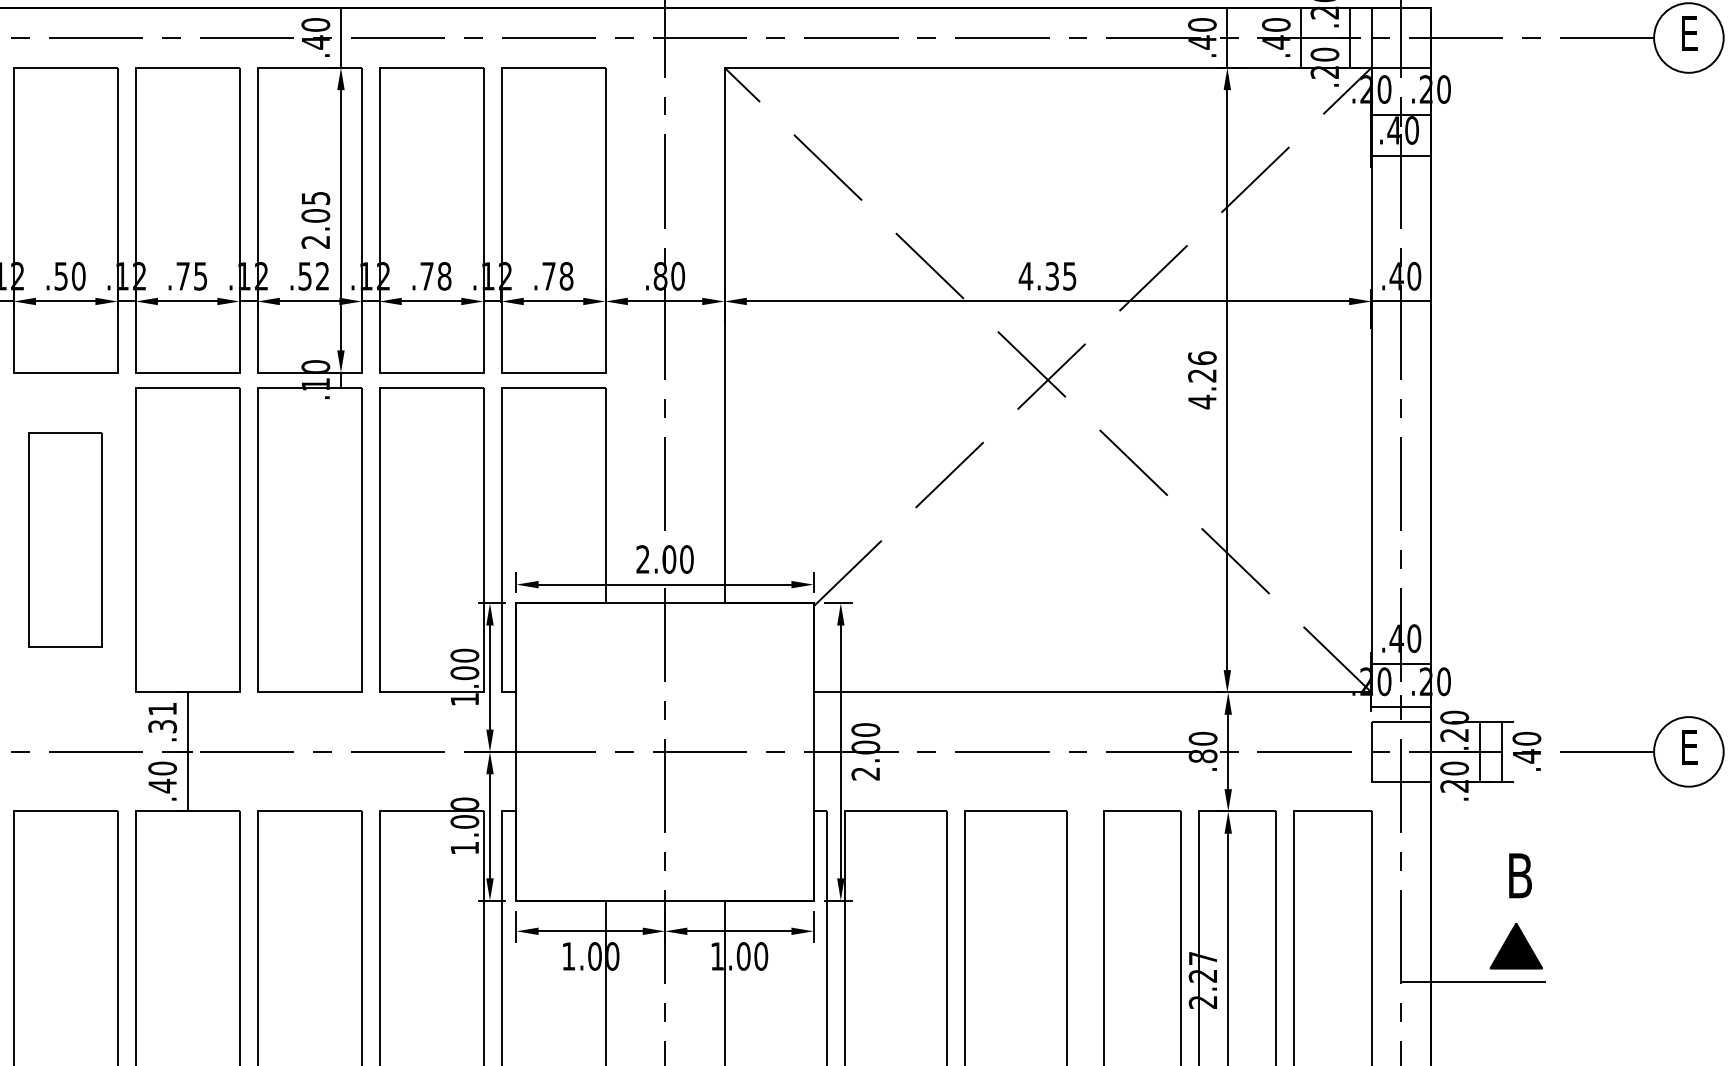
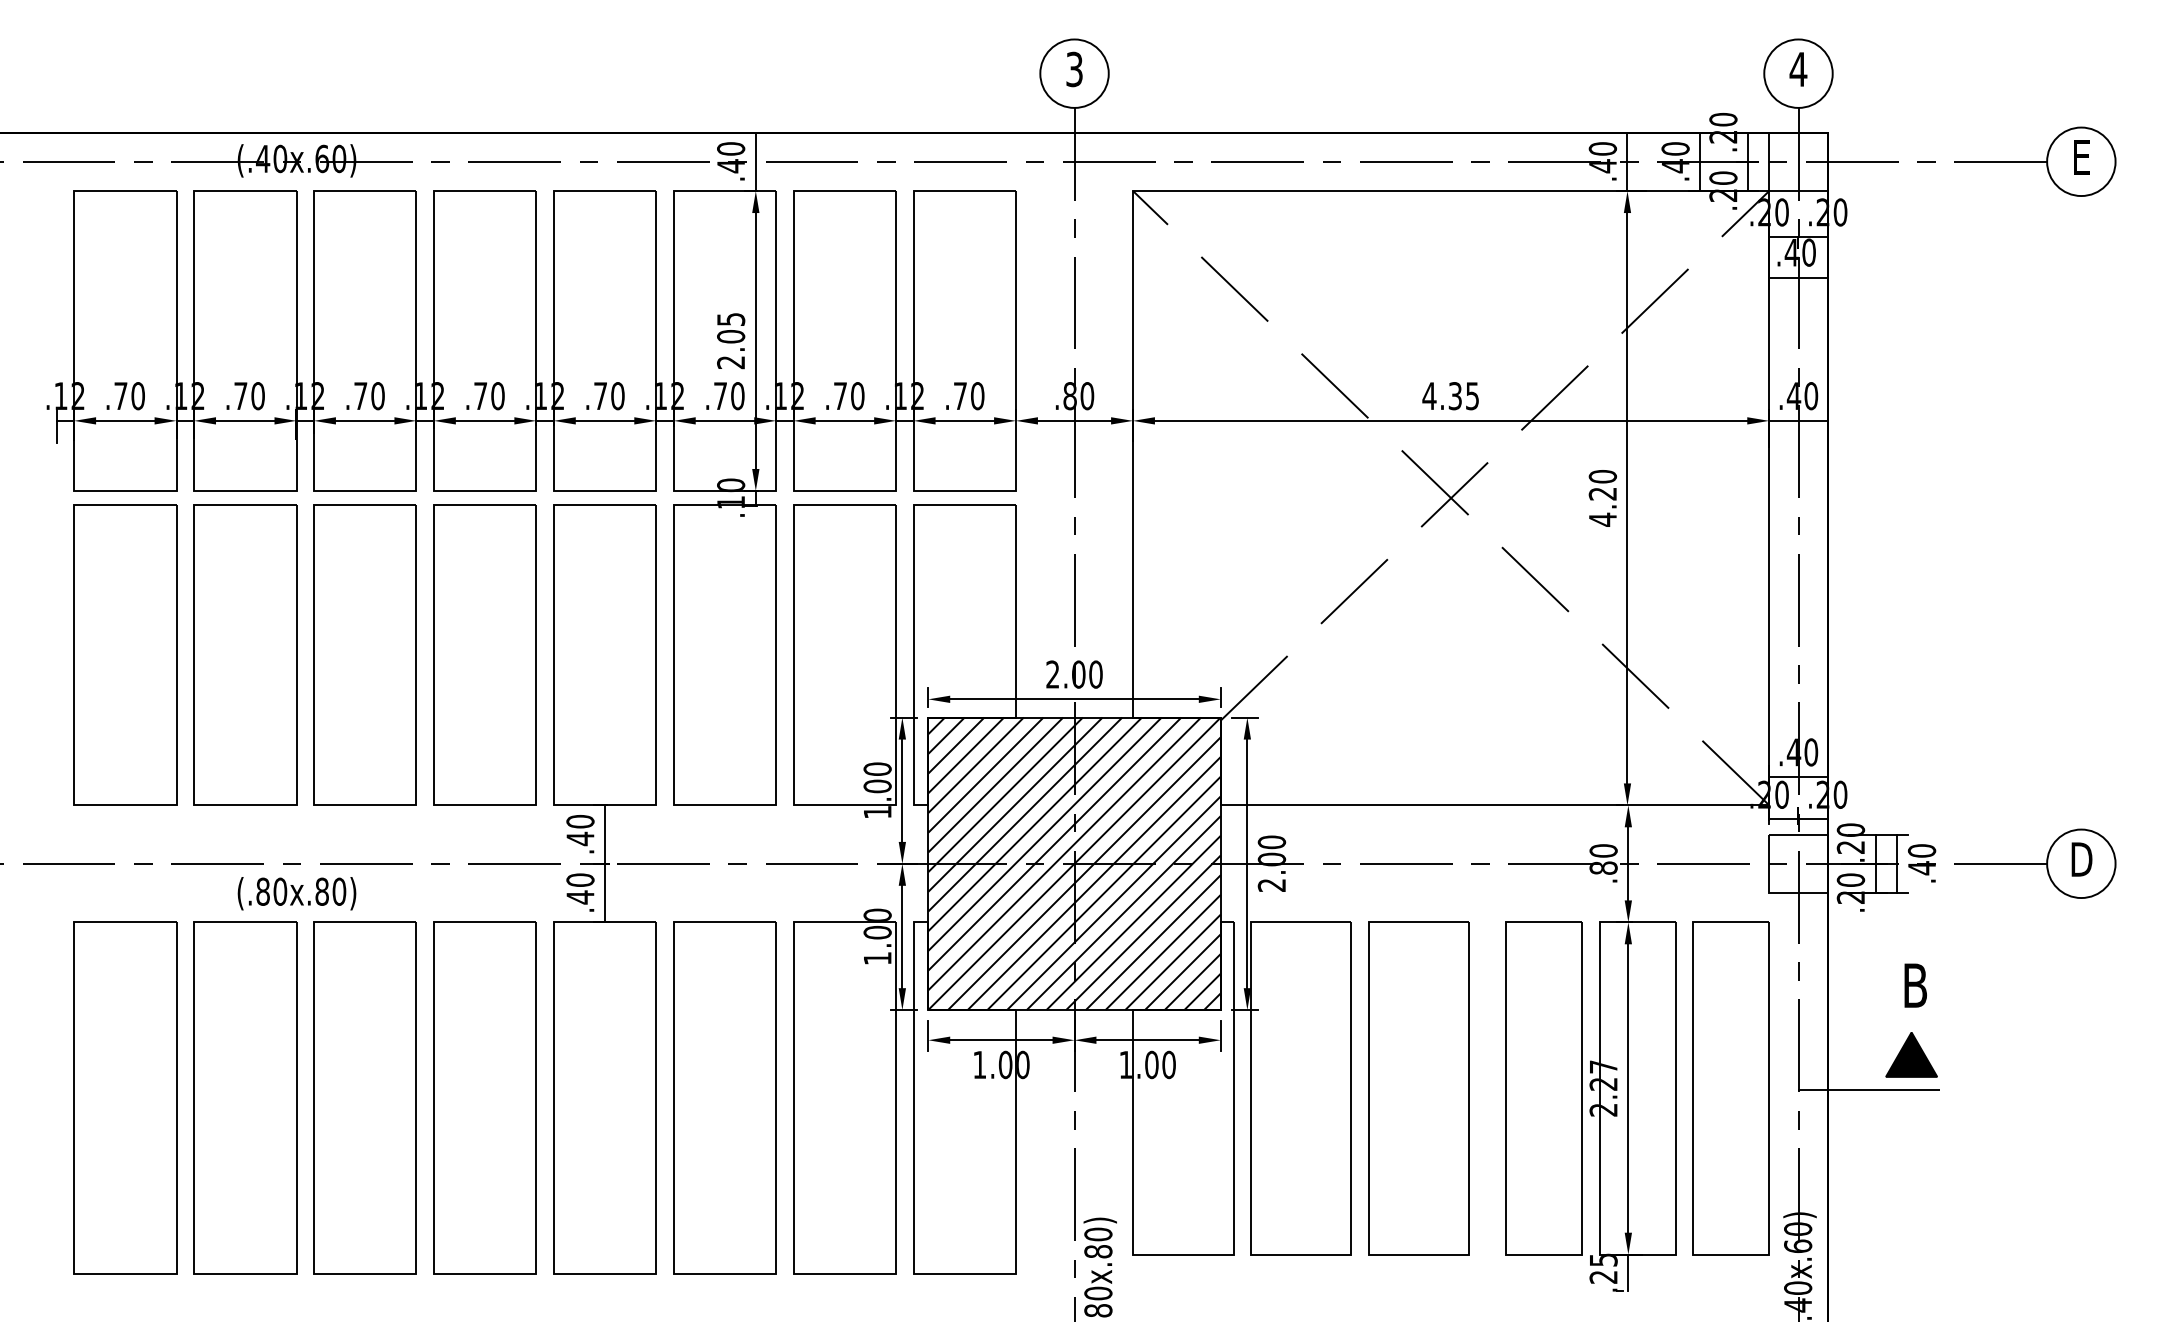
text: (444, 275) -> (857, 395), .78 -> .70
text: (566, 275) -> (977, 395), .78 -> .70
text: (60, 276) -> (480, 396), .50 -> .70
text: (200, 276) -> (617, 396), .75 -> .70
text: (314, 276) -> (729, 396), .52 -> .70
text: (1201, 358) -> (1602, 476), 4.26 -> 4.20
part: (65, 539) -> (484, 654), size x1.43
text: (162, 718) -> (580, 830), .31 -> .40
text: (1689, 747) -> (2081, 859), E -> D
hatch: (665, 751) -> (1074, 863), added

